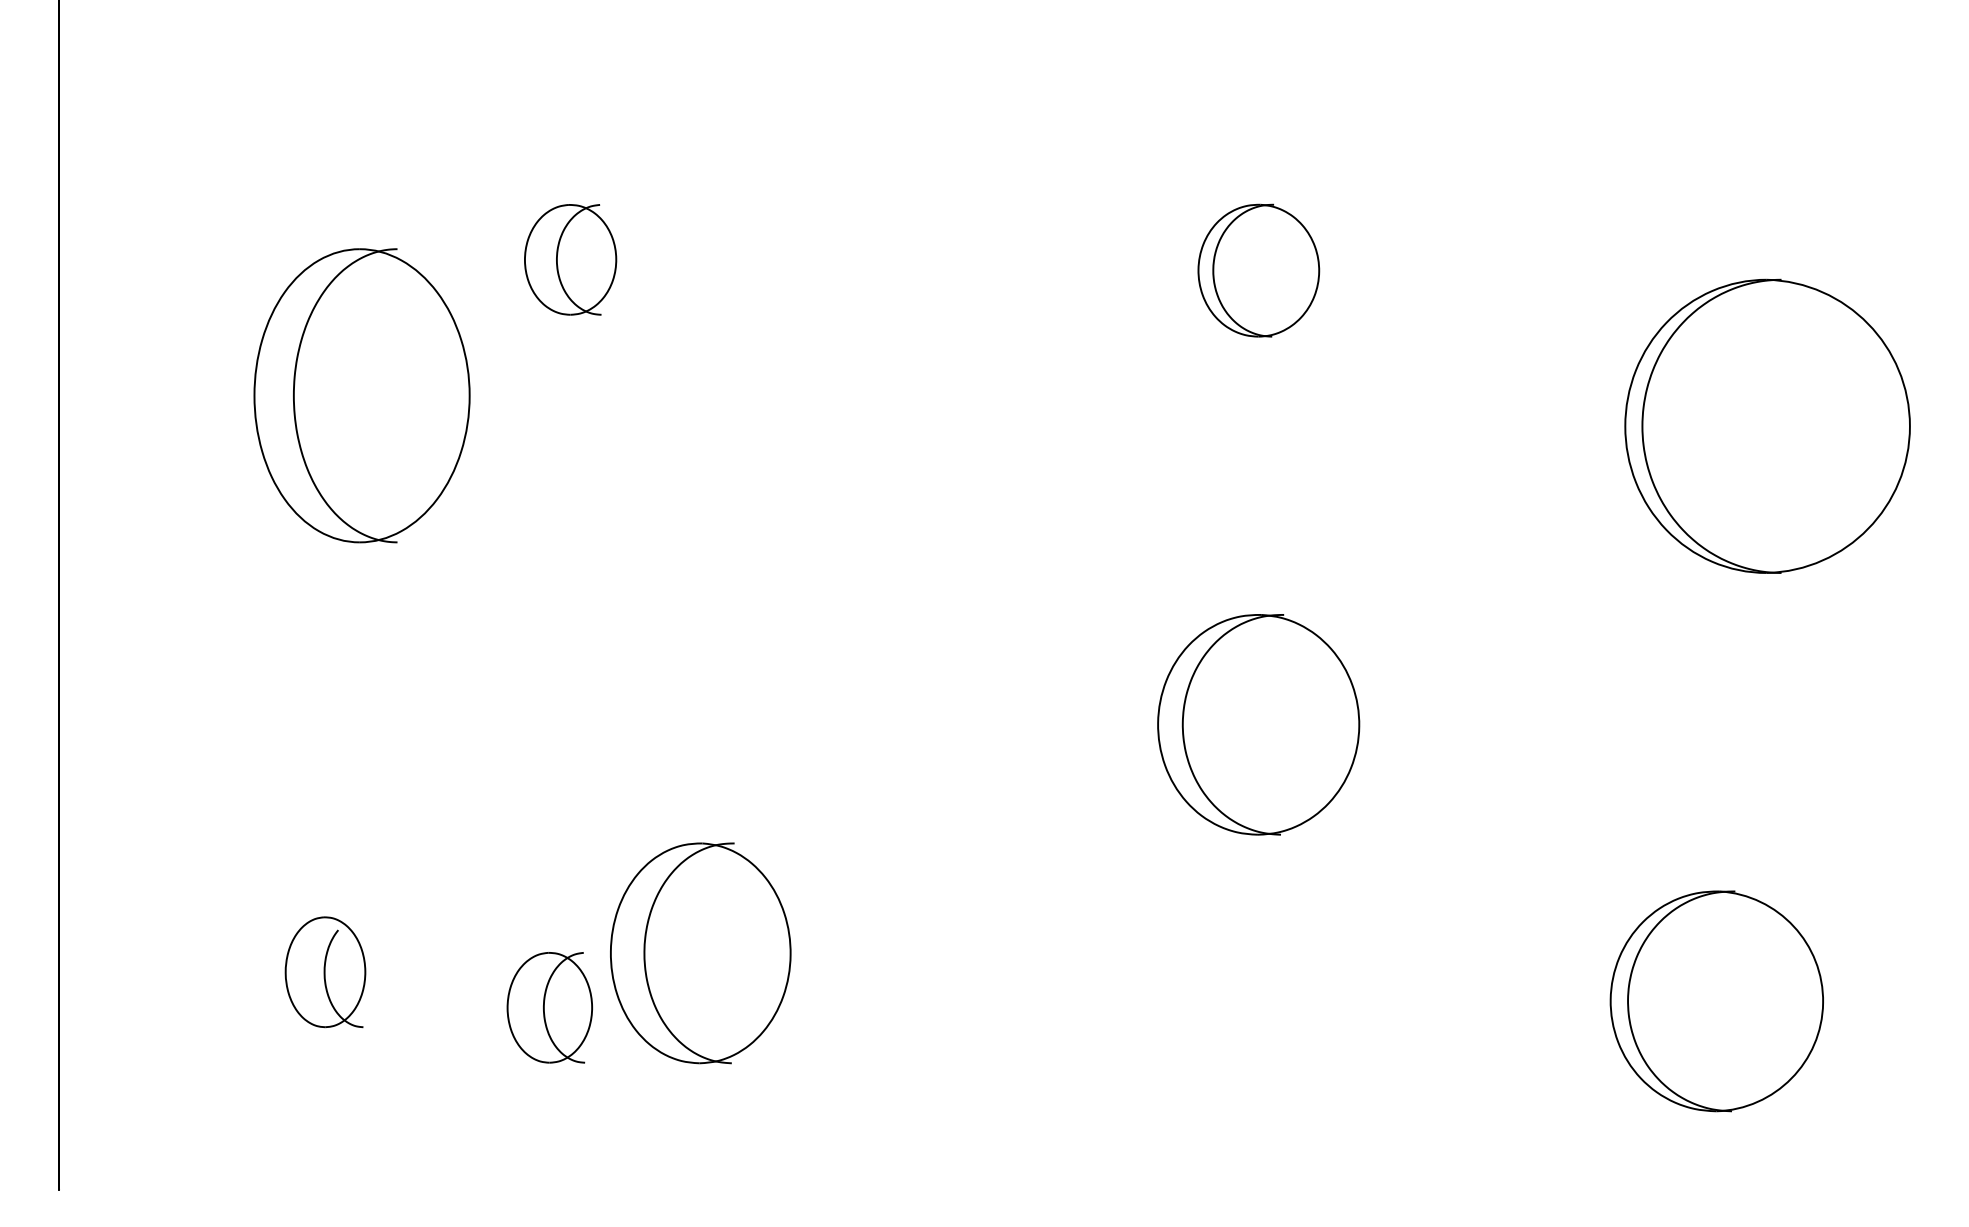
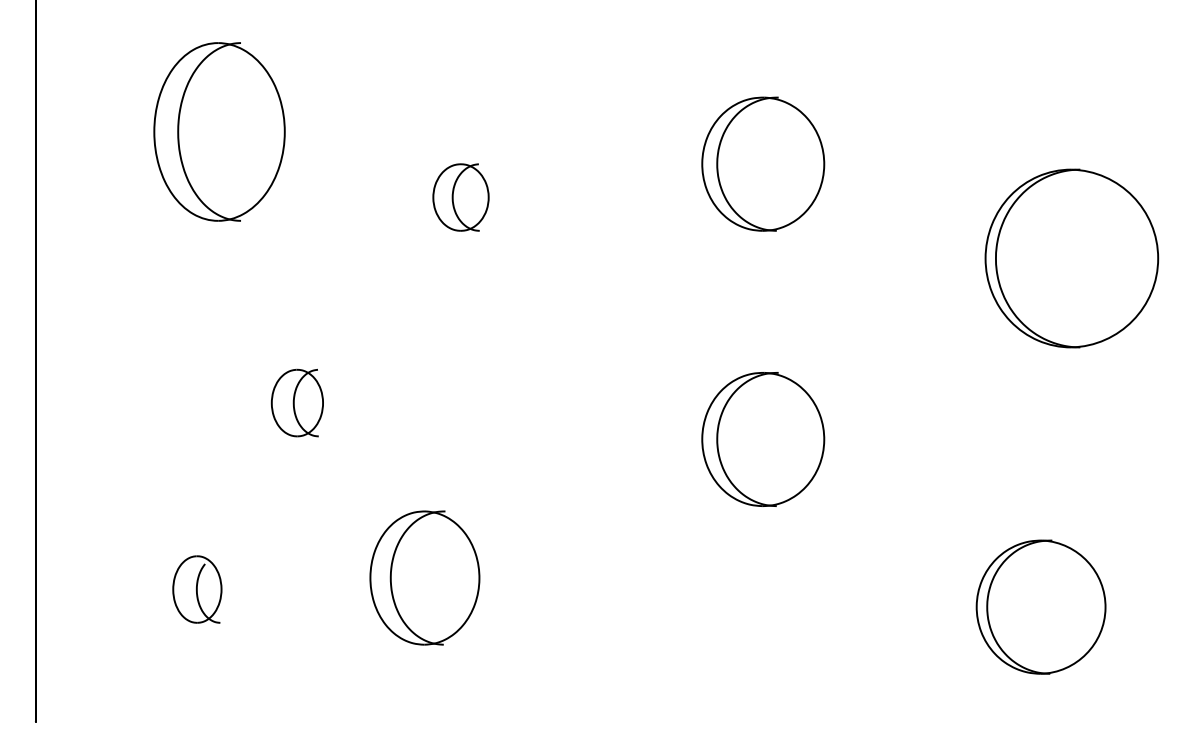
part: (569, 259) -> (460, 197), moved
part: (1259, 269) -> (763, 163), size x1.67
part: (361, 394) -> (219, 131), moved
part: (548, 1006) -> (296, 402), moved

